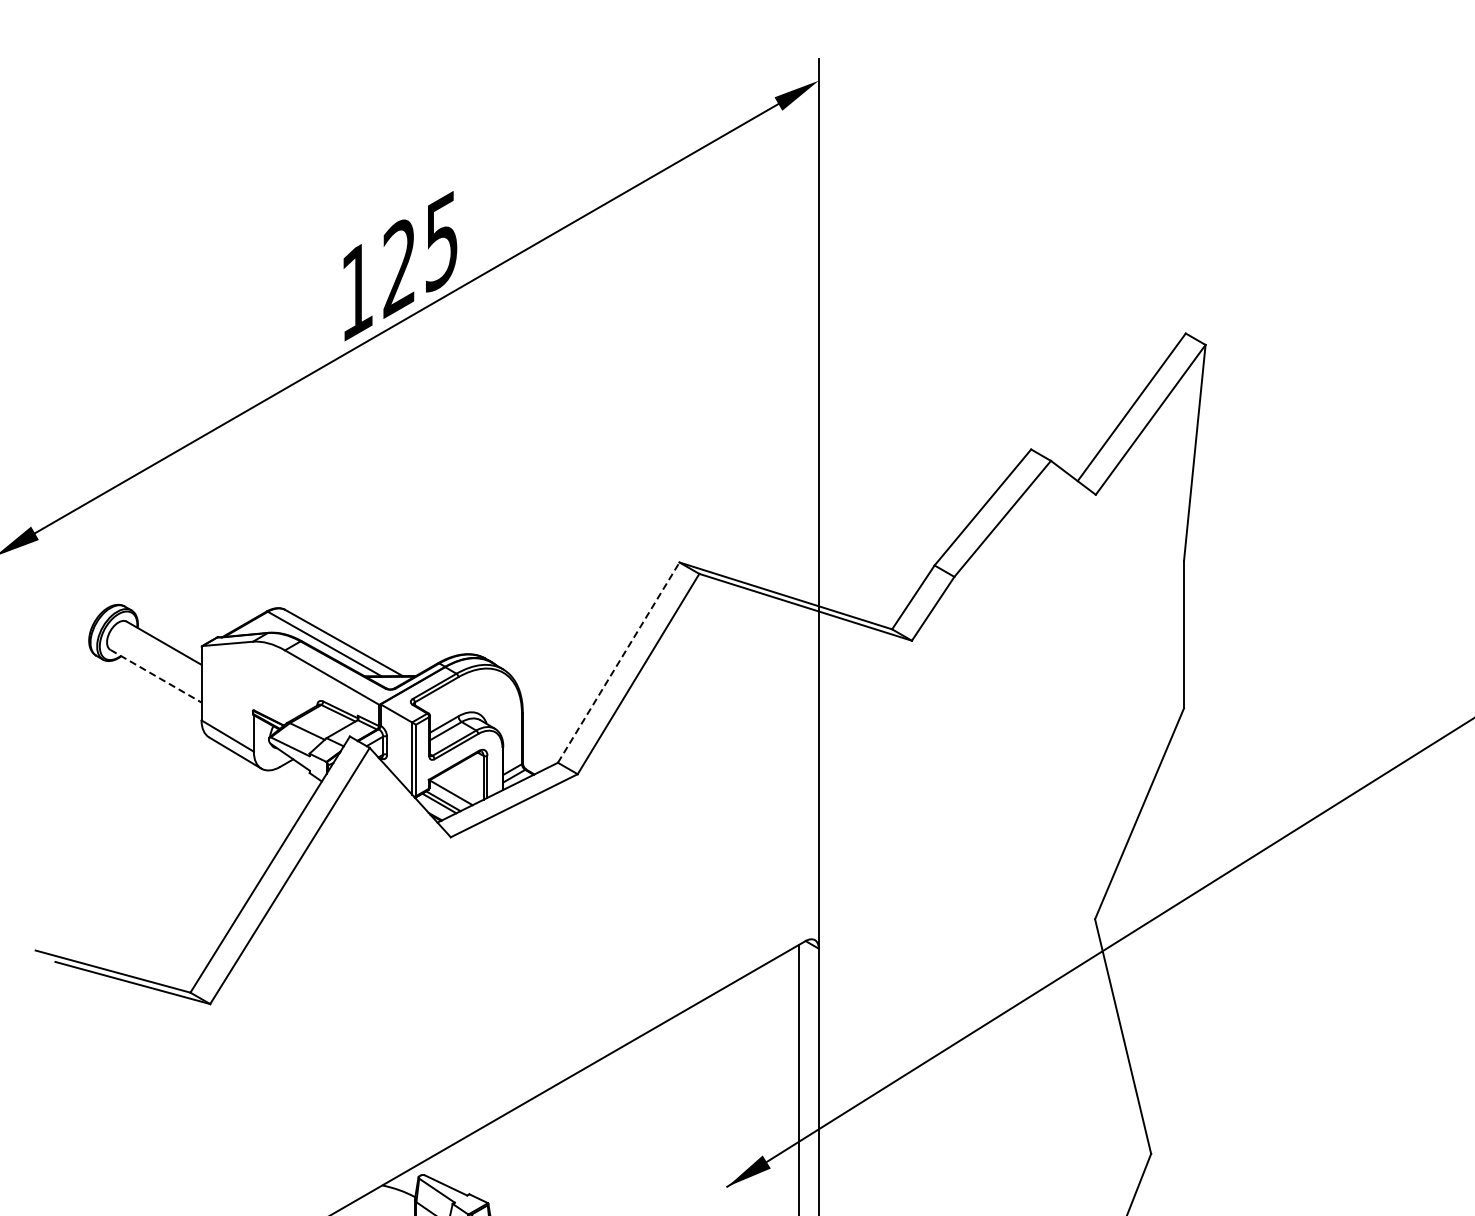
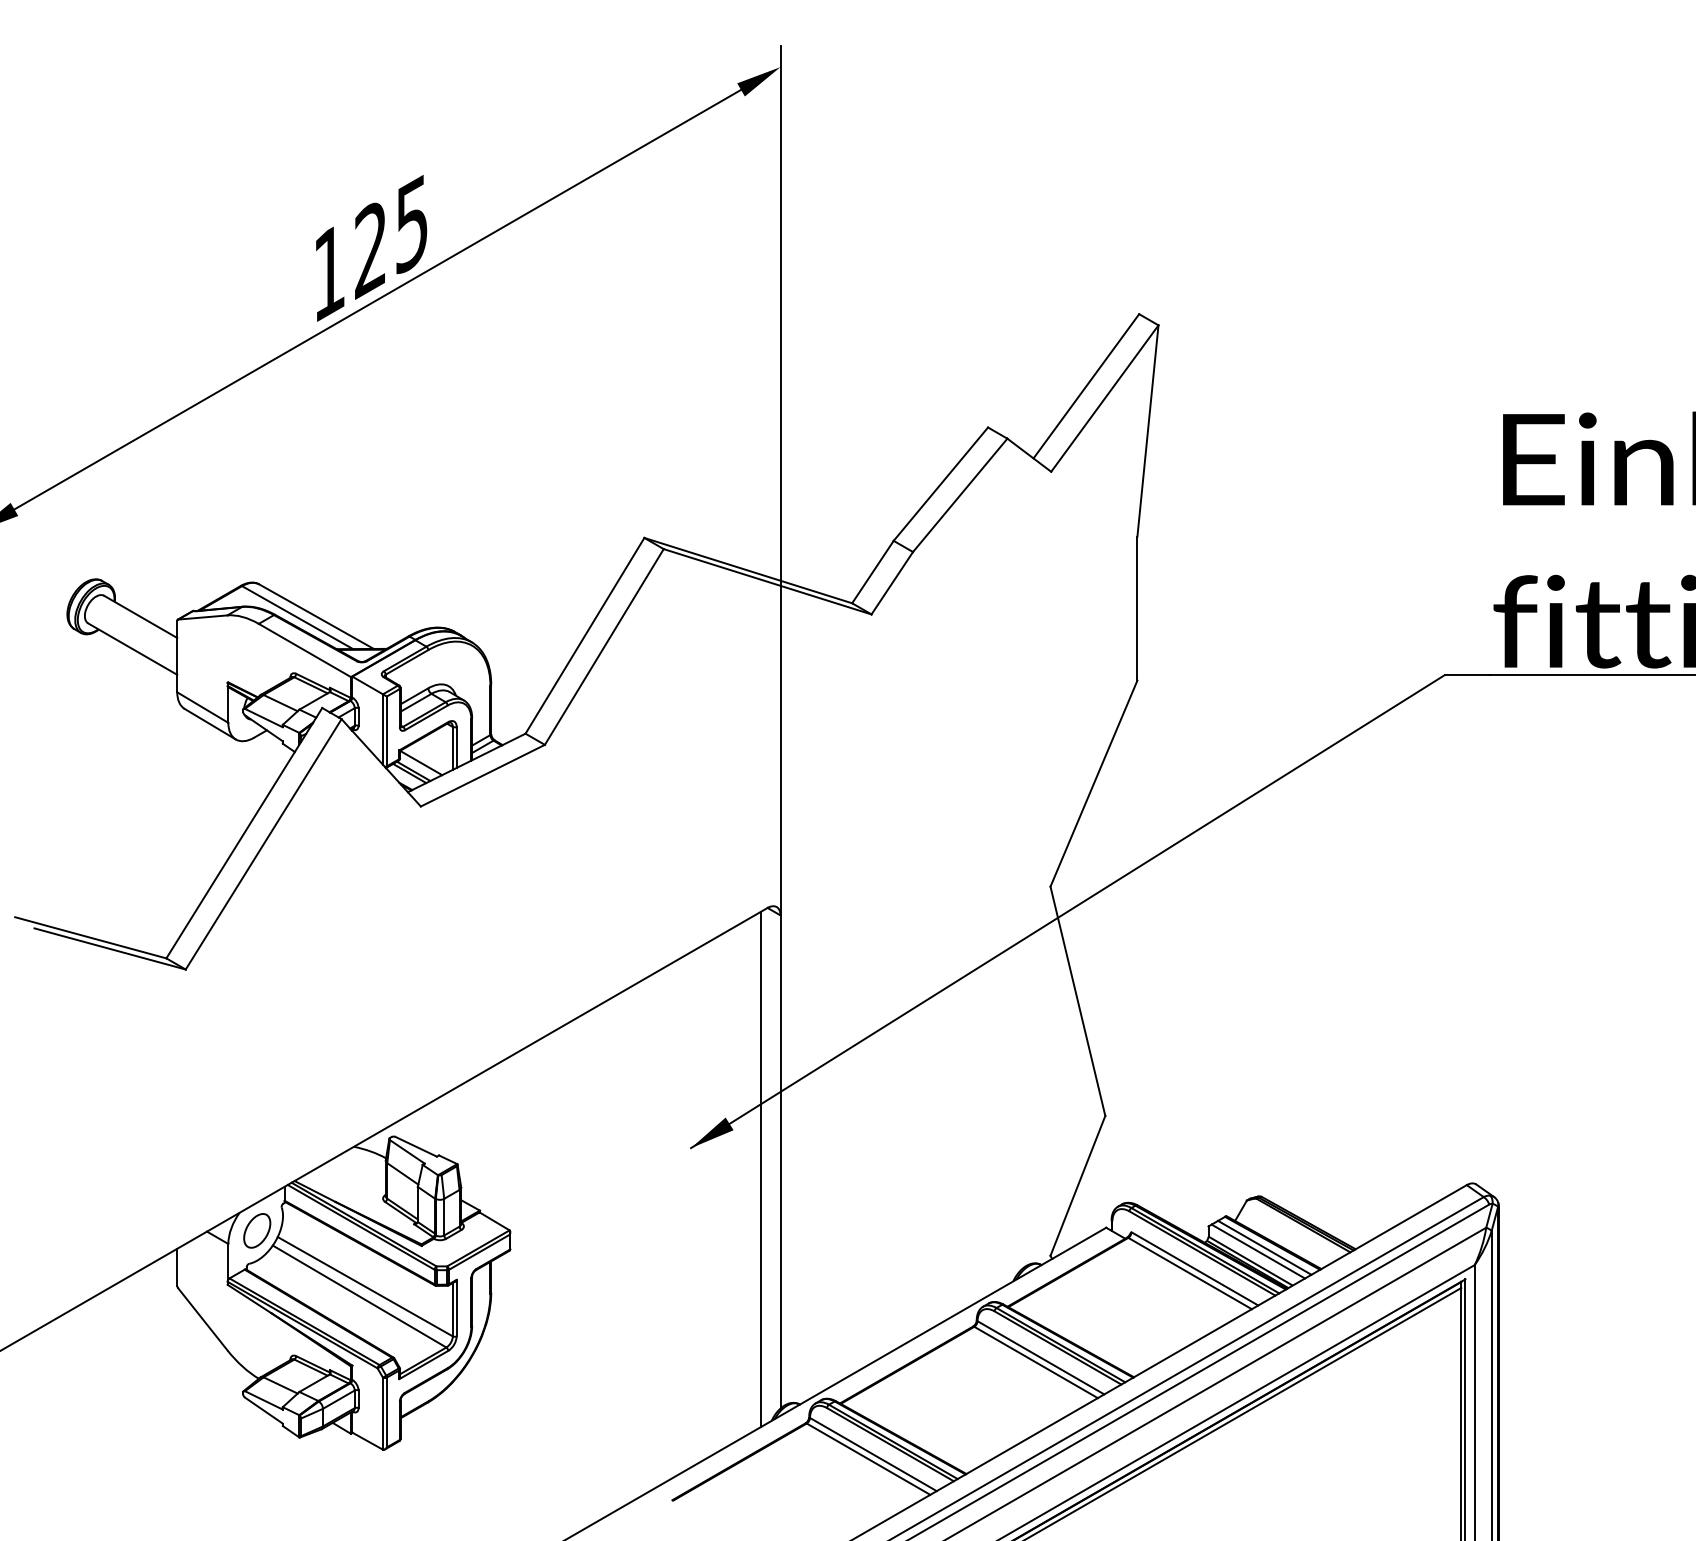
line: (618, 662) -> (584, 635), dashed -> solid
line: (156, 676) -> (133, 649), dashed -> solid

